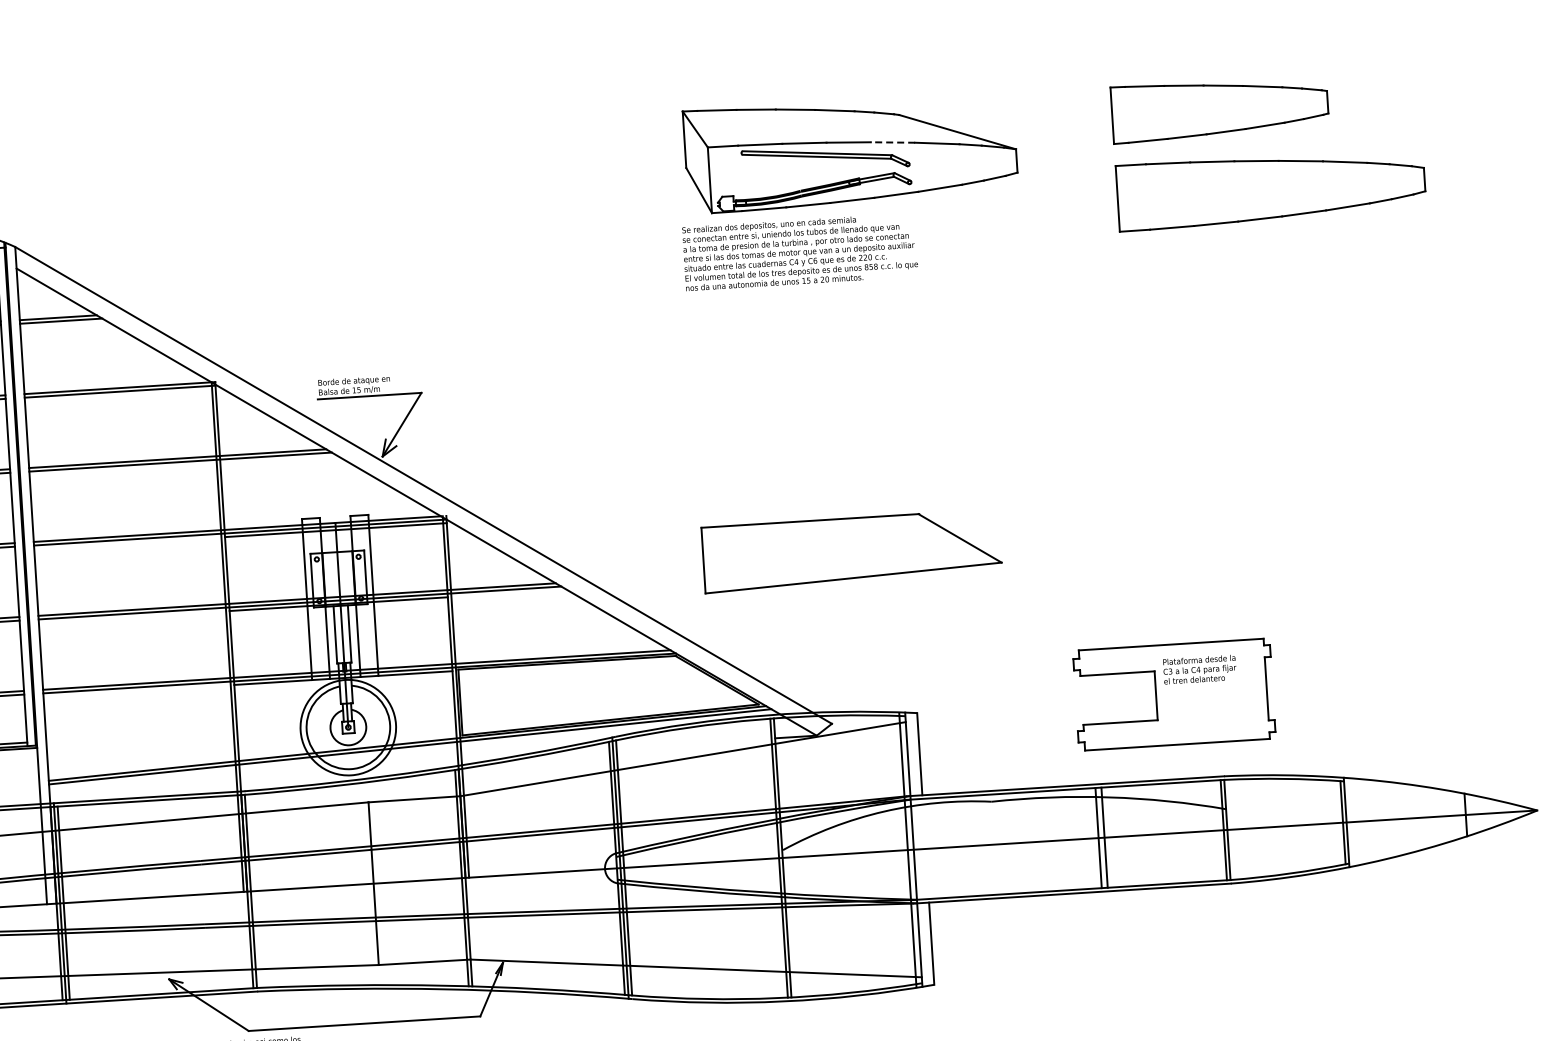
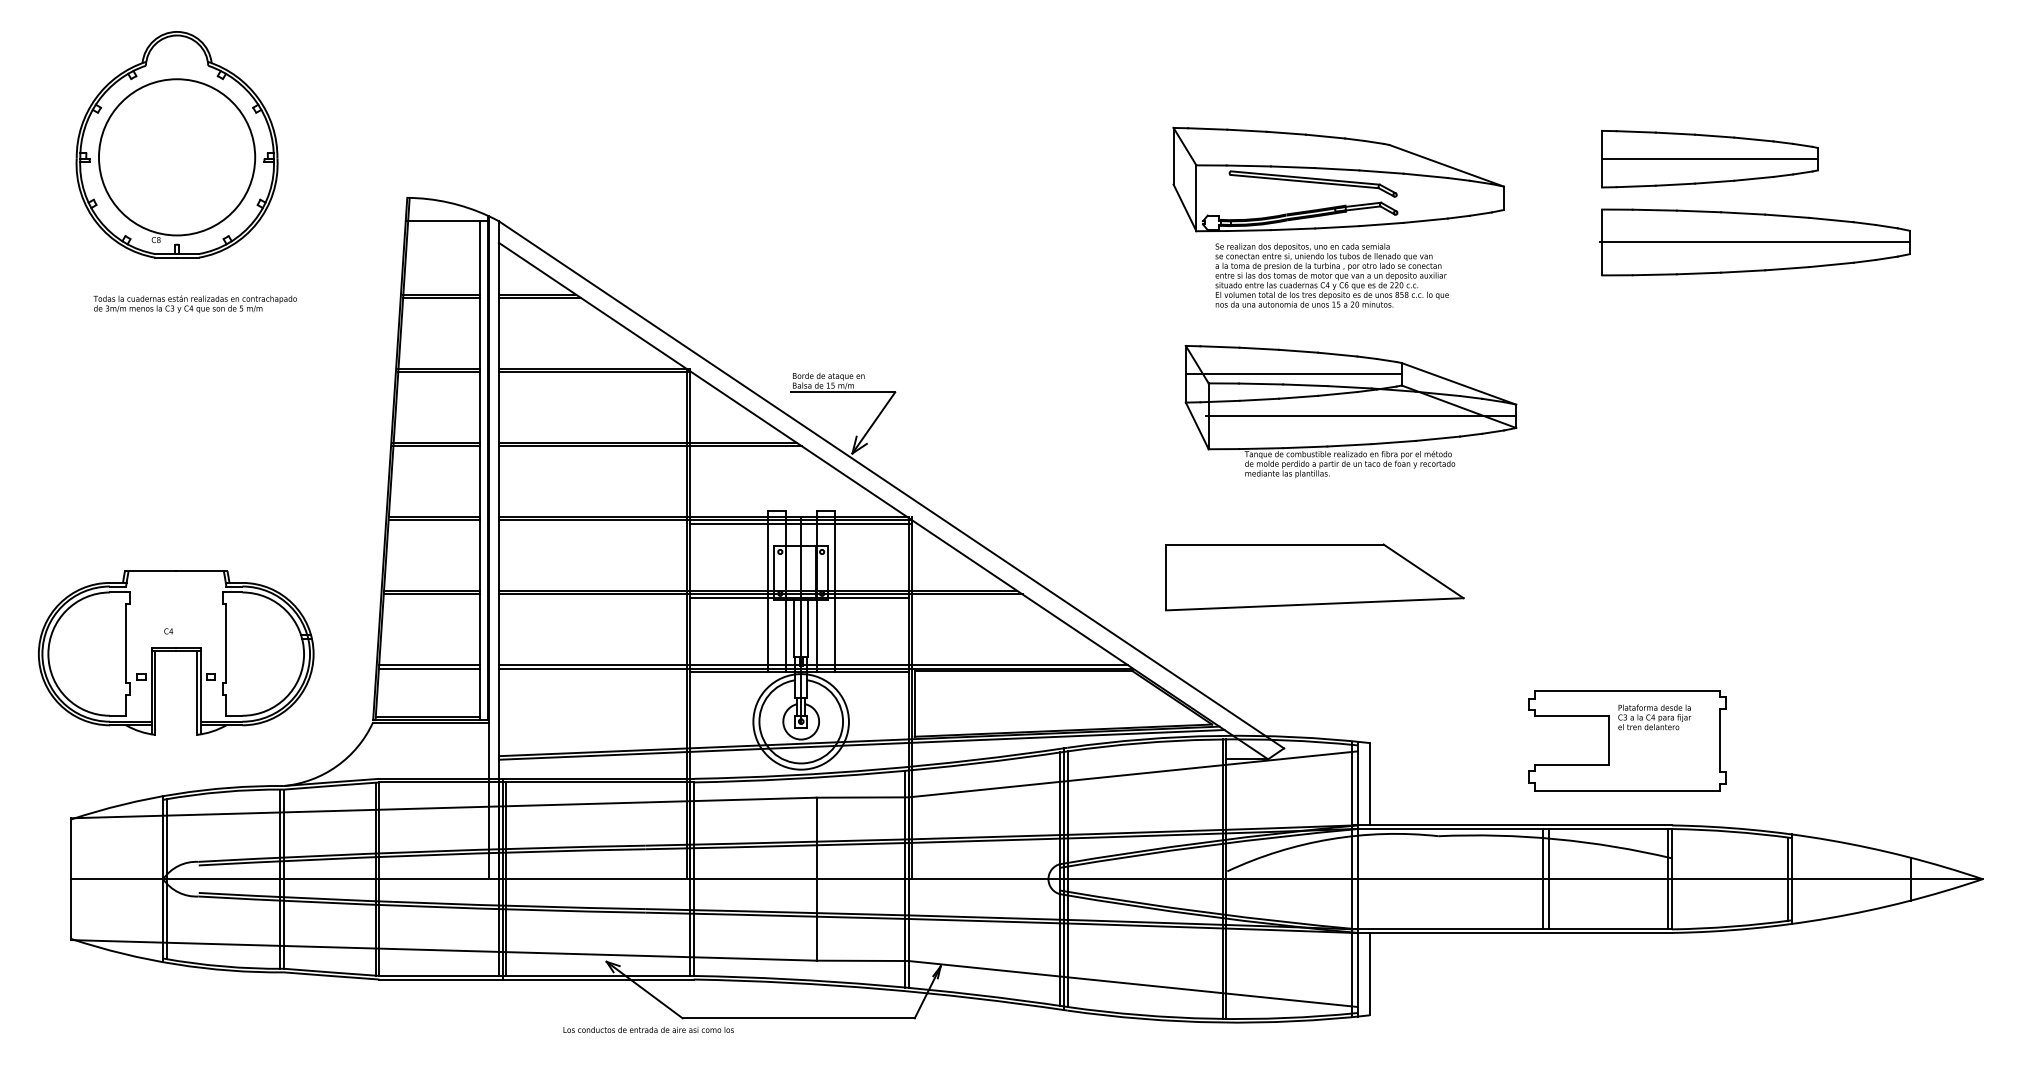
line: (1219, 109) -> (1709, 159), added
line: (893, 142) -> (1381, 172), dashed -> solid
line: (1269, 189) -> (1754, 242), added
text: (799, 252) -> (1331, 275), moved
part: (877, 383) -> (1350, 411), added

